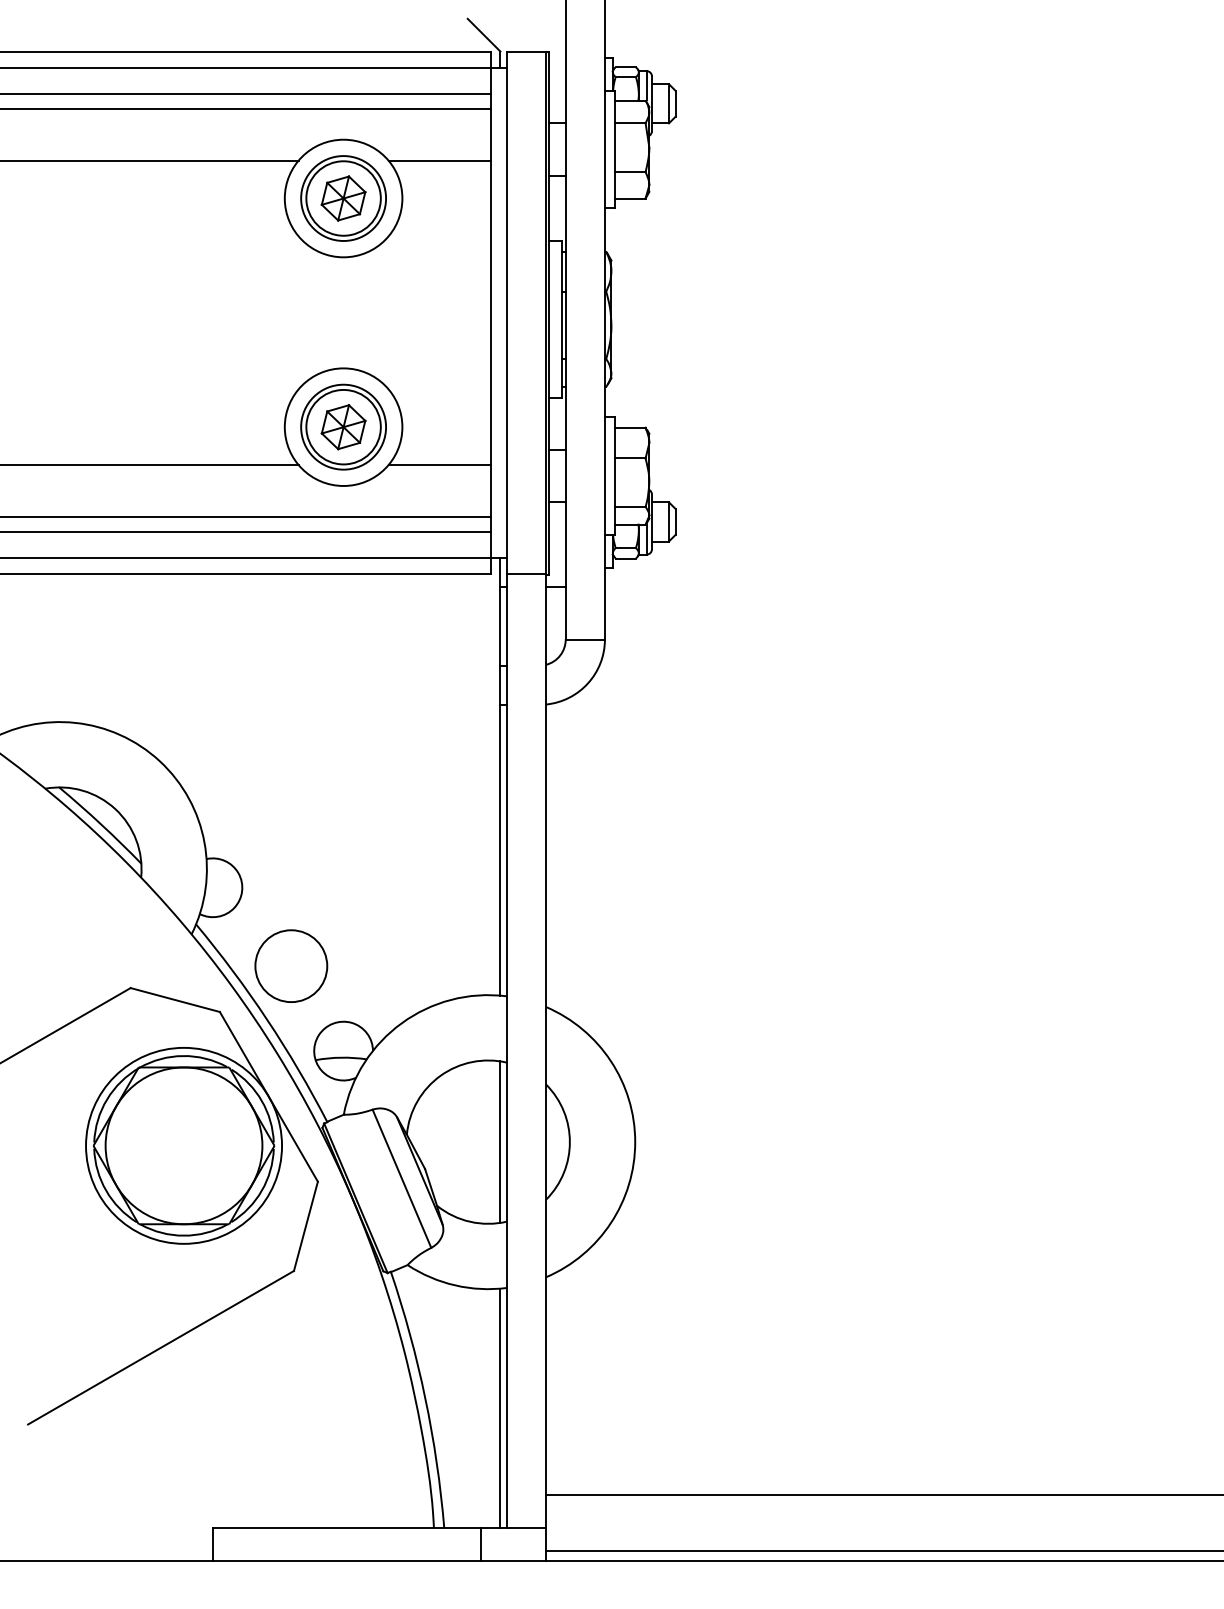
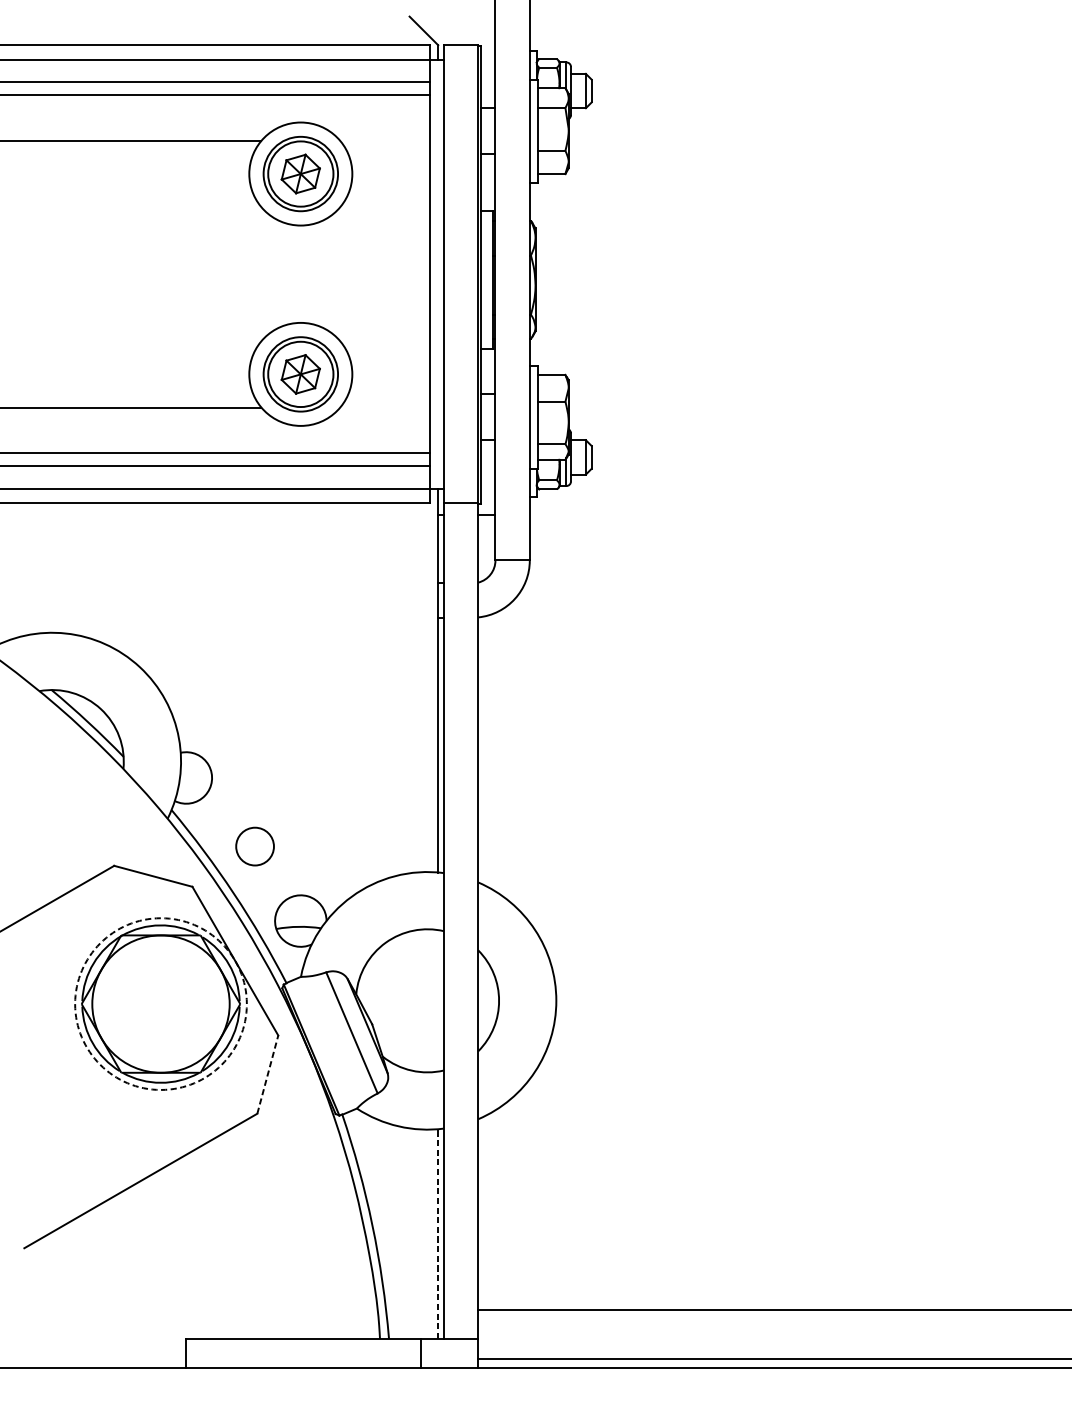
line: (439, 160) -> (384, 140), removed
line: (439, 465) -> (384, 407), removed
circle: (291, 965) -> (255, 846), size x0.6
line: (500, 1141) -> (438, 1000), removed
circle: (184, 1145) -> (161, 1003), solid -> dashed
line: (306, 1225) -> (268, 1073), solid -> dashed
line: (500, 1408) -> (438, 1234), solid -> dashed

